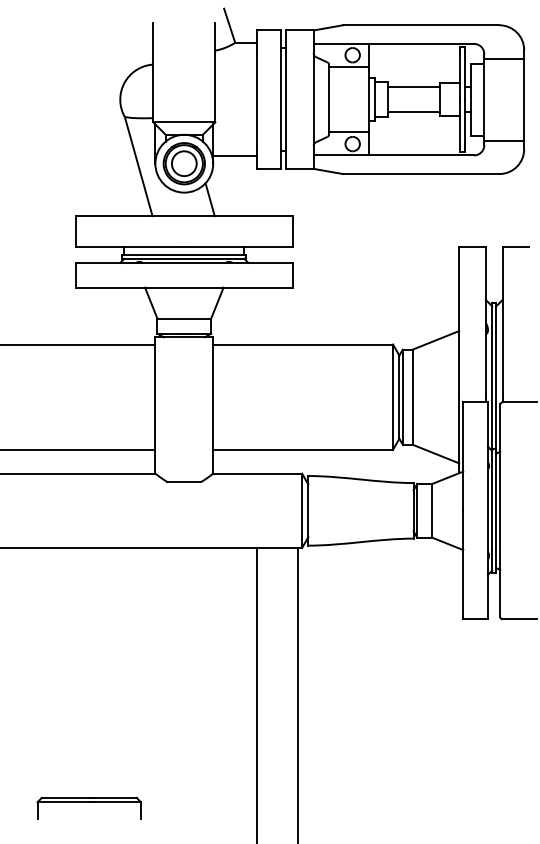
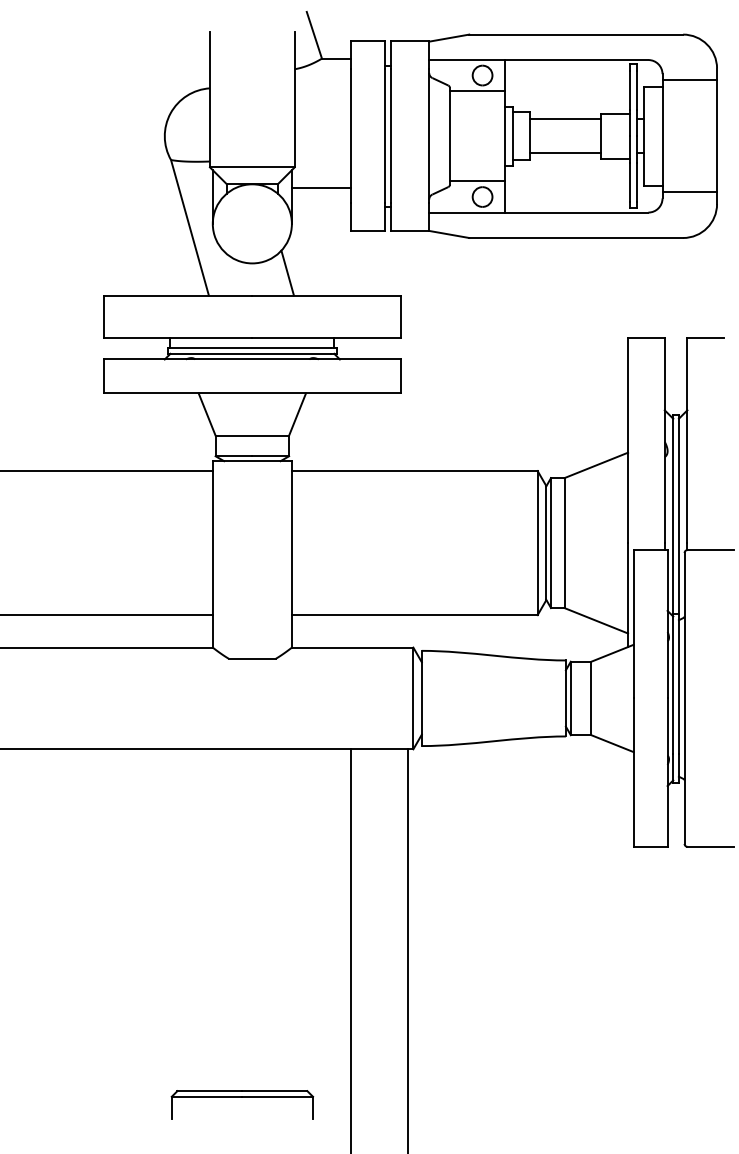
line: (234, 156) -> (321, 188), moved
part: (184, 163) -> (252, 223), removed
part: (89, 802) -> (242, 1097), moved

